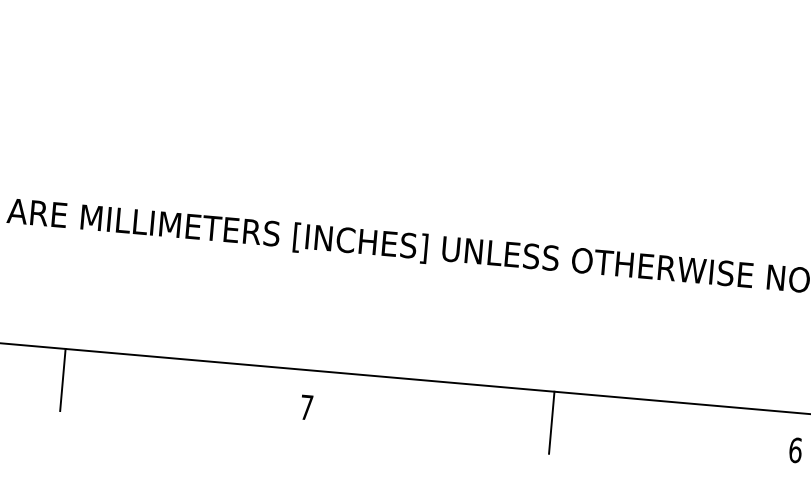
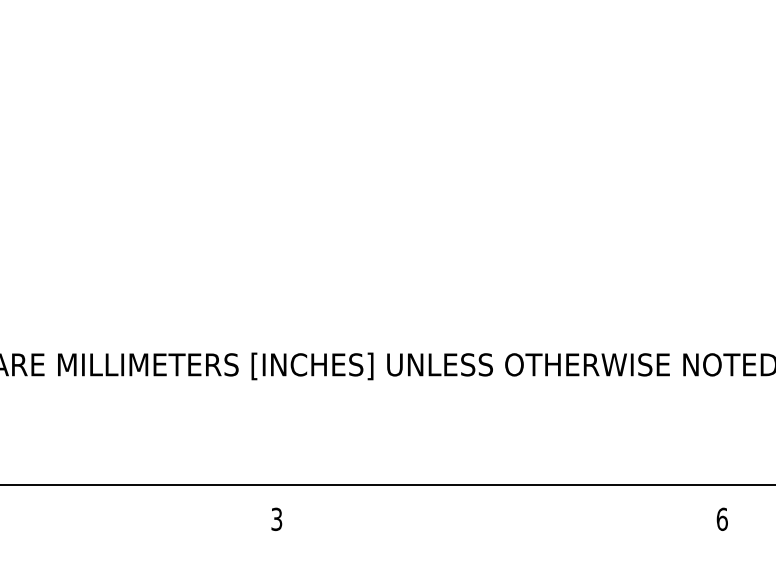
line: (63, 379) -> (54, 513), removed
text: (306, 407) -> (276, 519), 7 -> 3
line: (551, 422) -> (499, 513), removed

